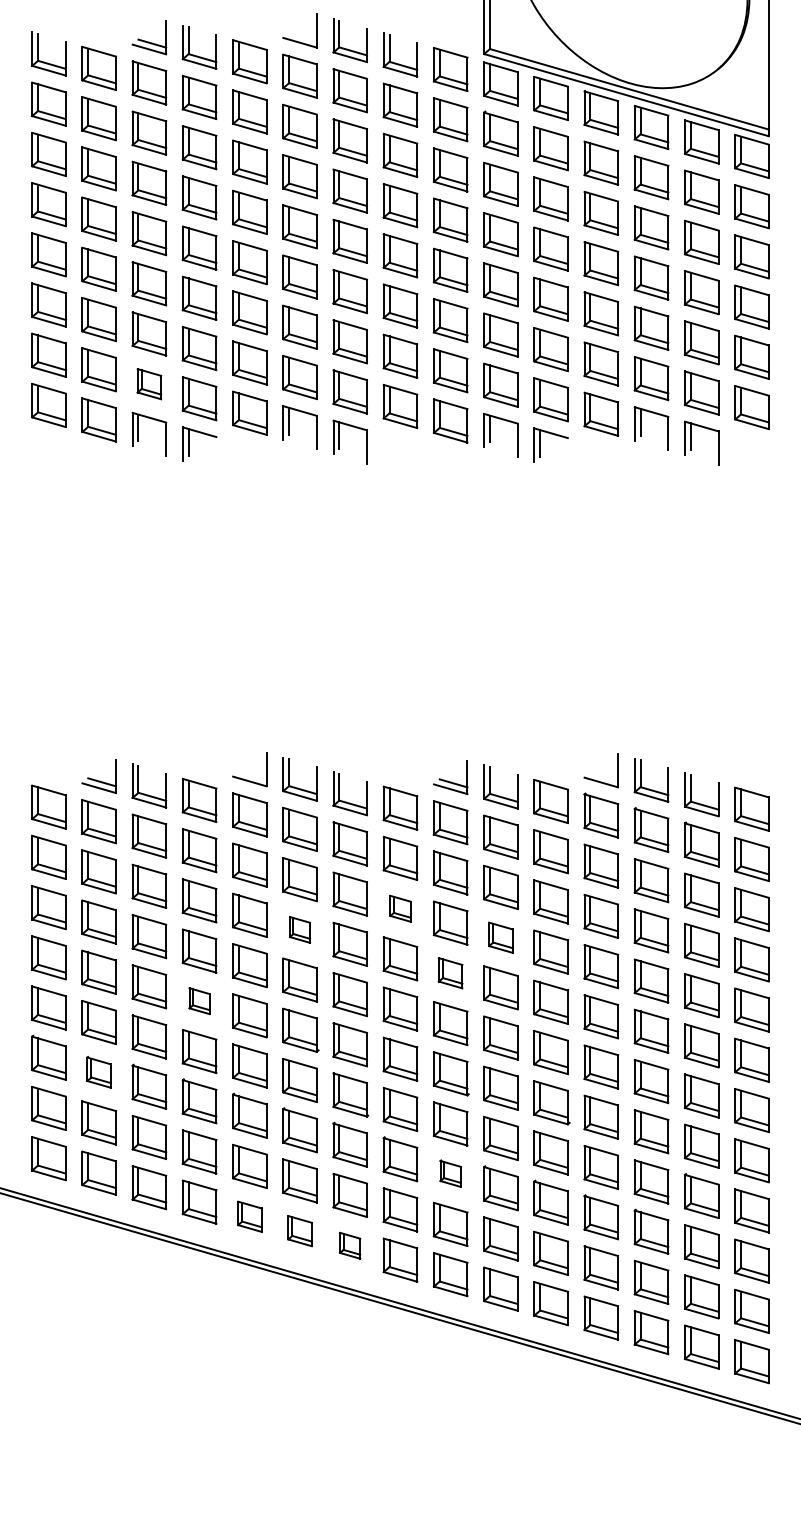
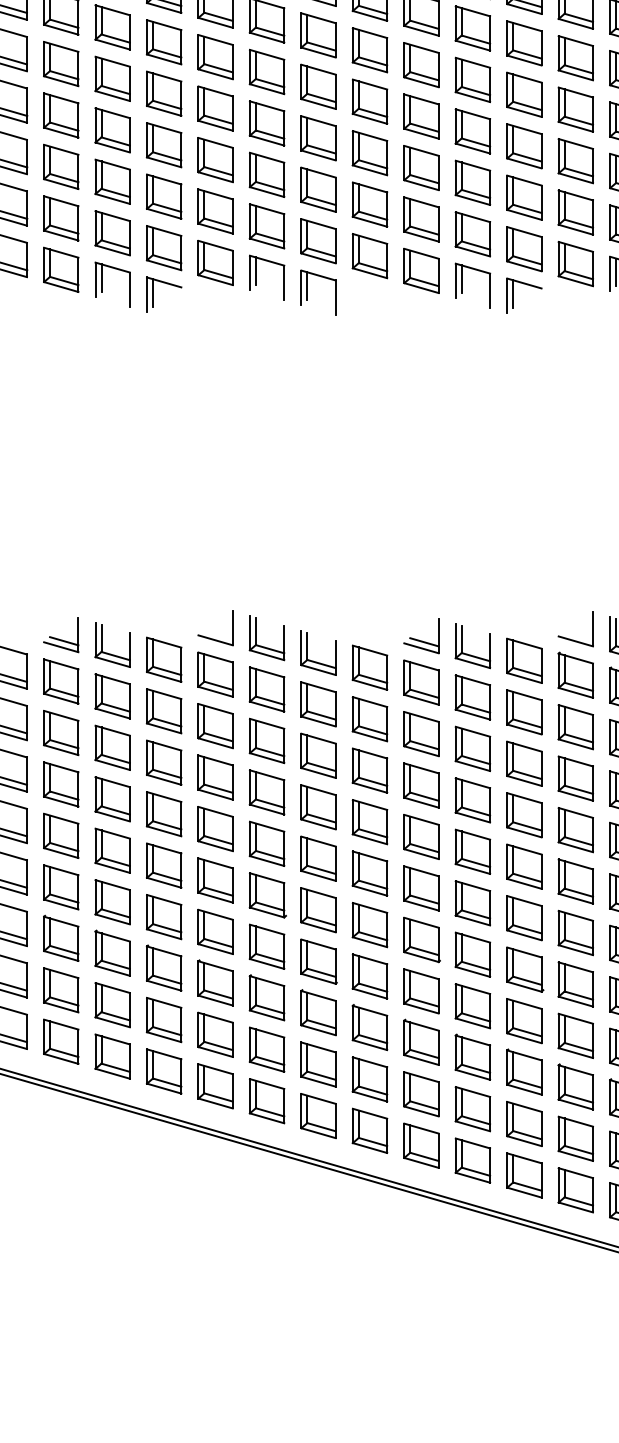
part: (149, 383) -> (112, 232), size x1.43
part: (400, 908) -> (370, 770), size x1.67
part: (299, 929) -> (266, 792), size x1.67
part: (500, 937) -> (472, 800), size x1.43
part: (450, 972) -> (421, 836), size x1.43
part: (199, 1000) -> (164, 864), size x1.67
part: (98, 1072) -> (60, 938), size x1.43
part: (450, 1173) -> (421, 1042), size x1.67
part: (249, 1216) -> (215, 1086), size x1.43
part: (299, 1230) -> (266, 1100), size x1.43
part: (349, 1245) -> (317, 1115), size x1.67

